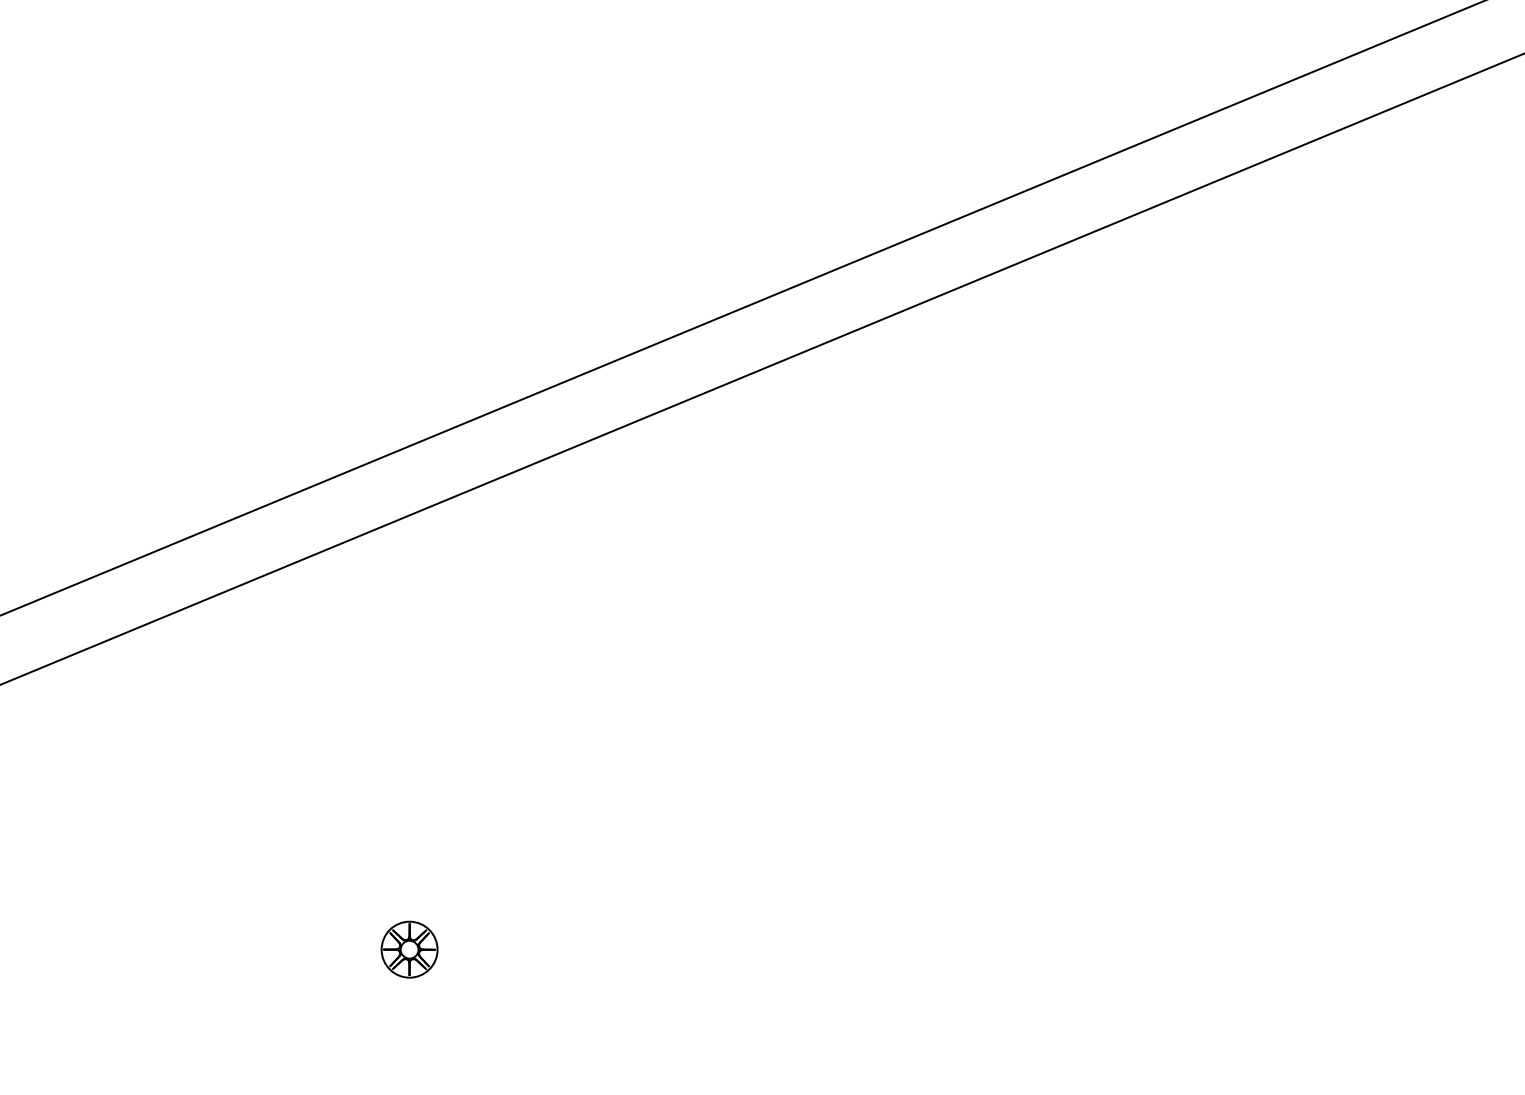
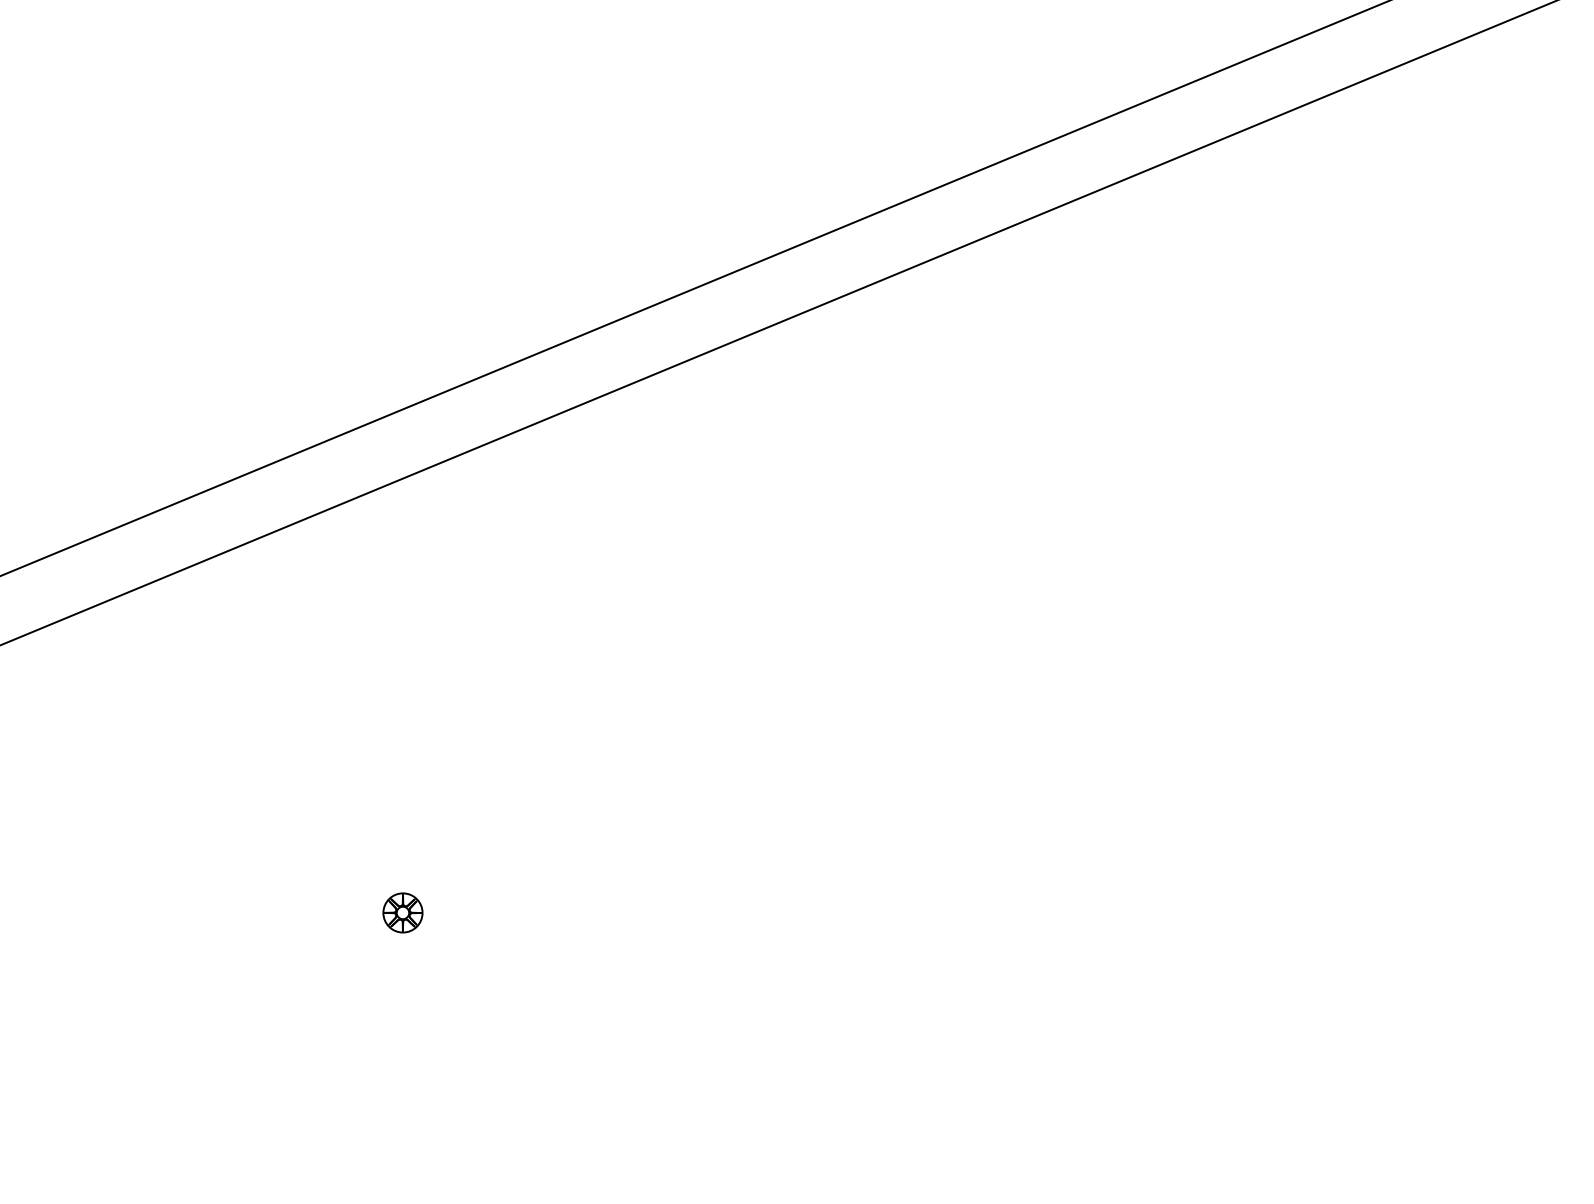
part: (409, 949) -> (402, 912), size x0.7

